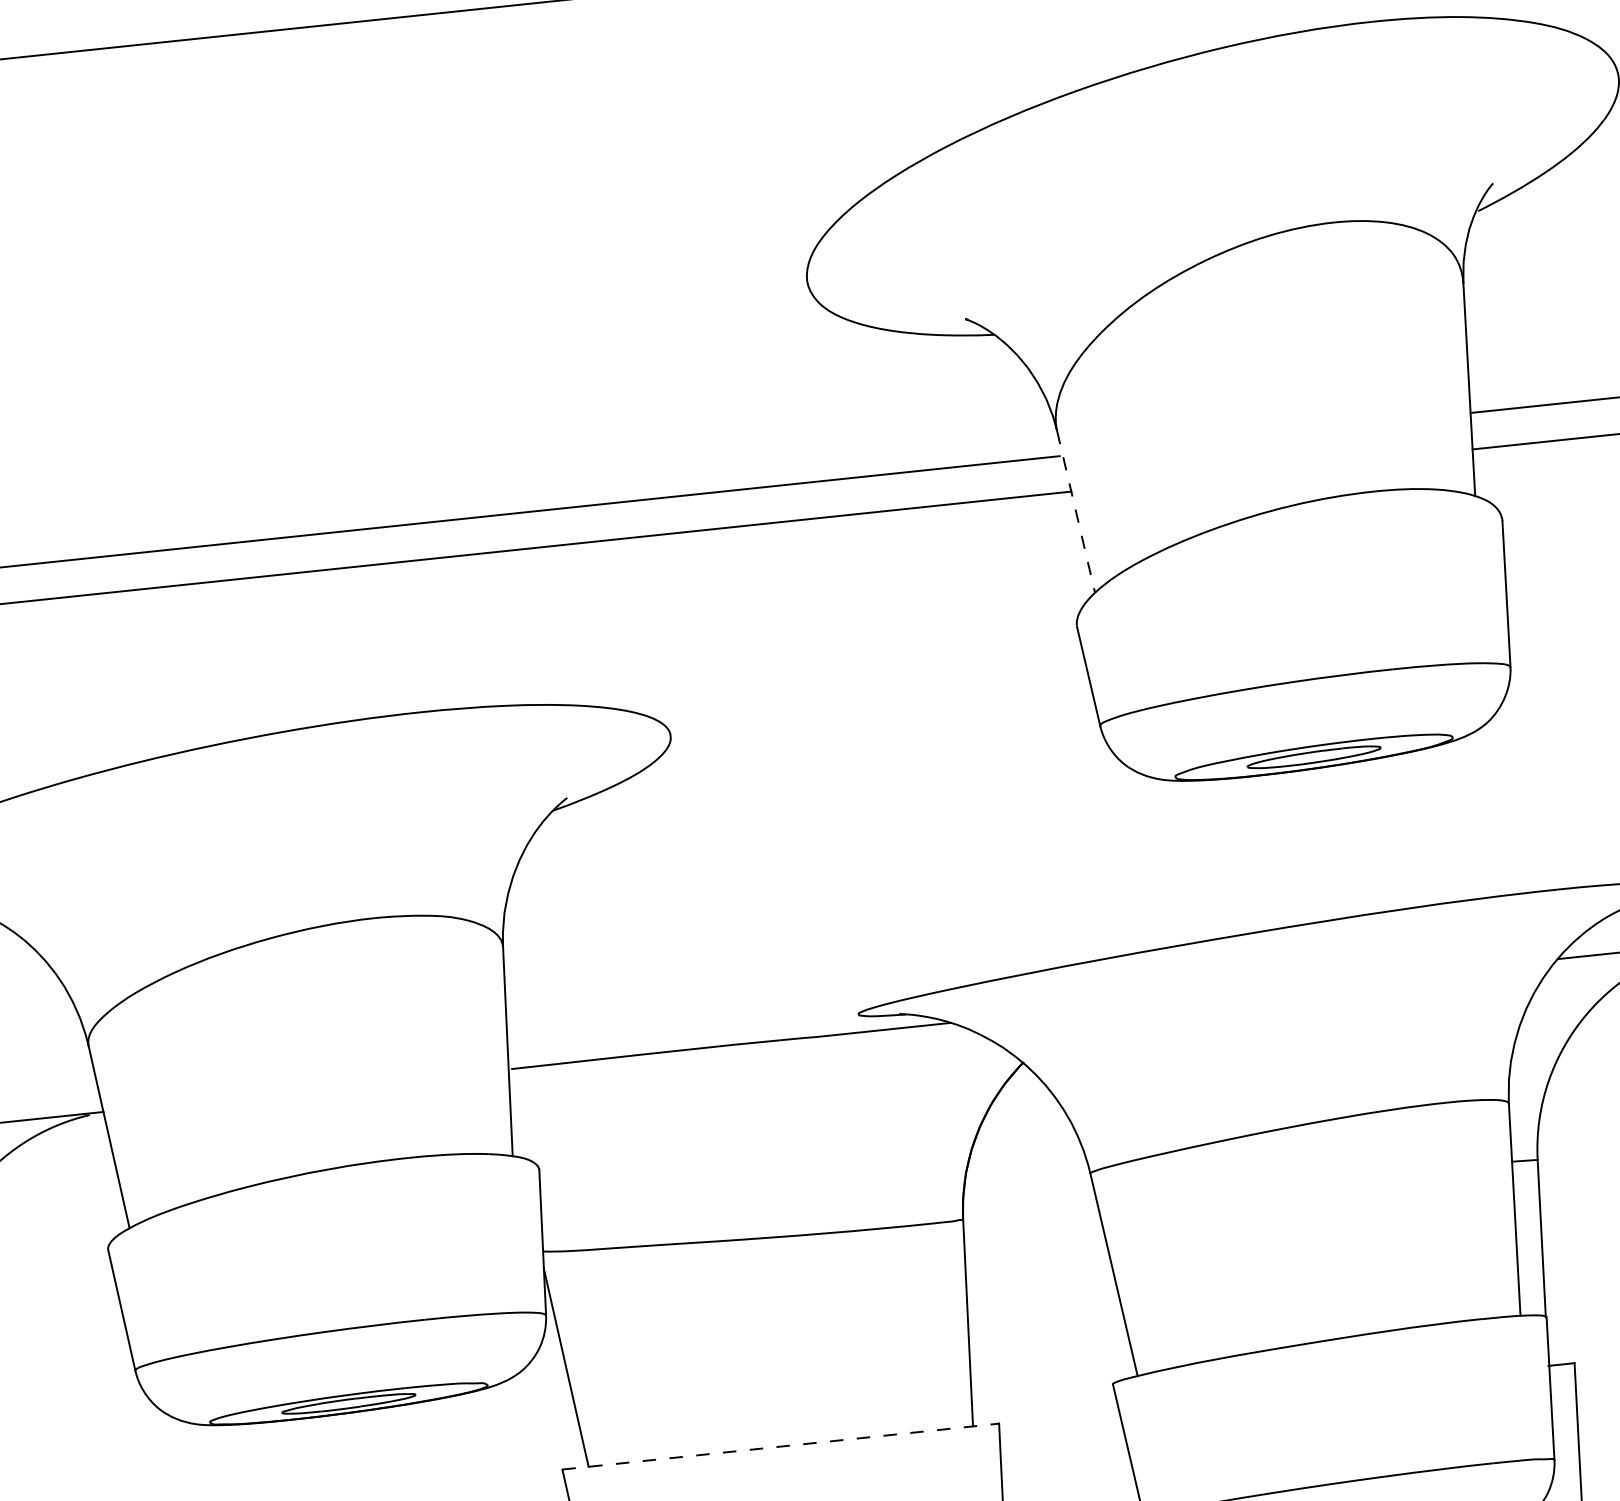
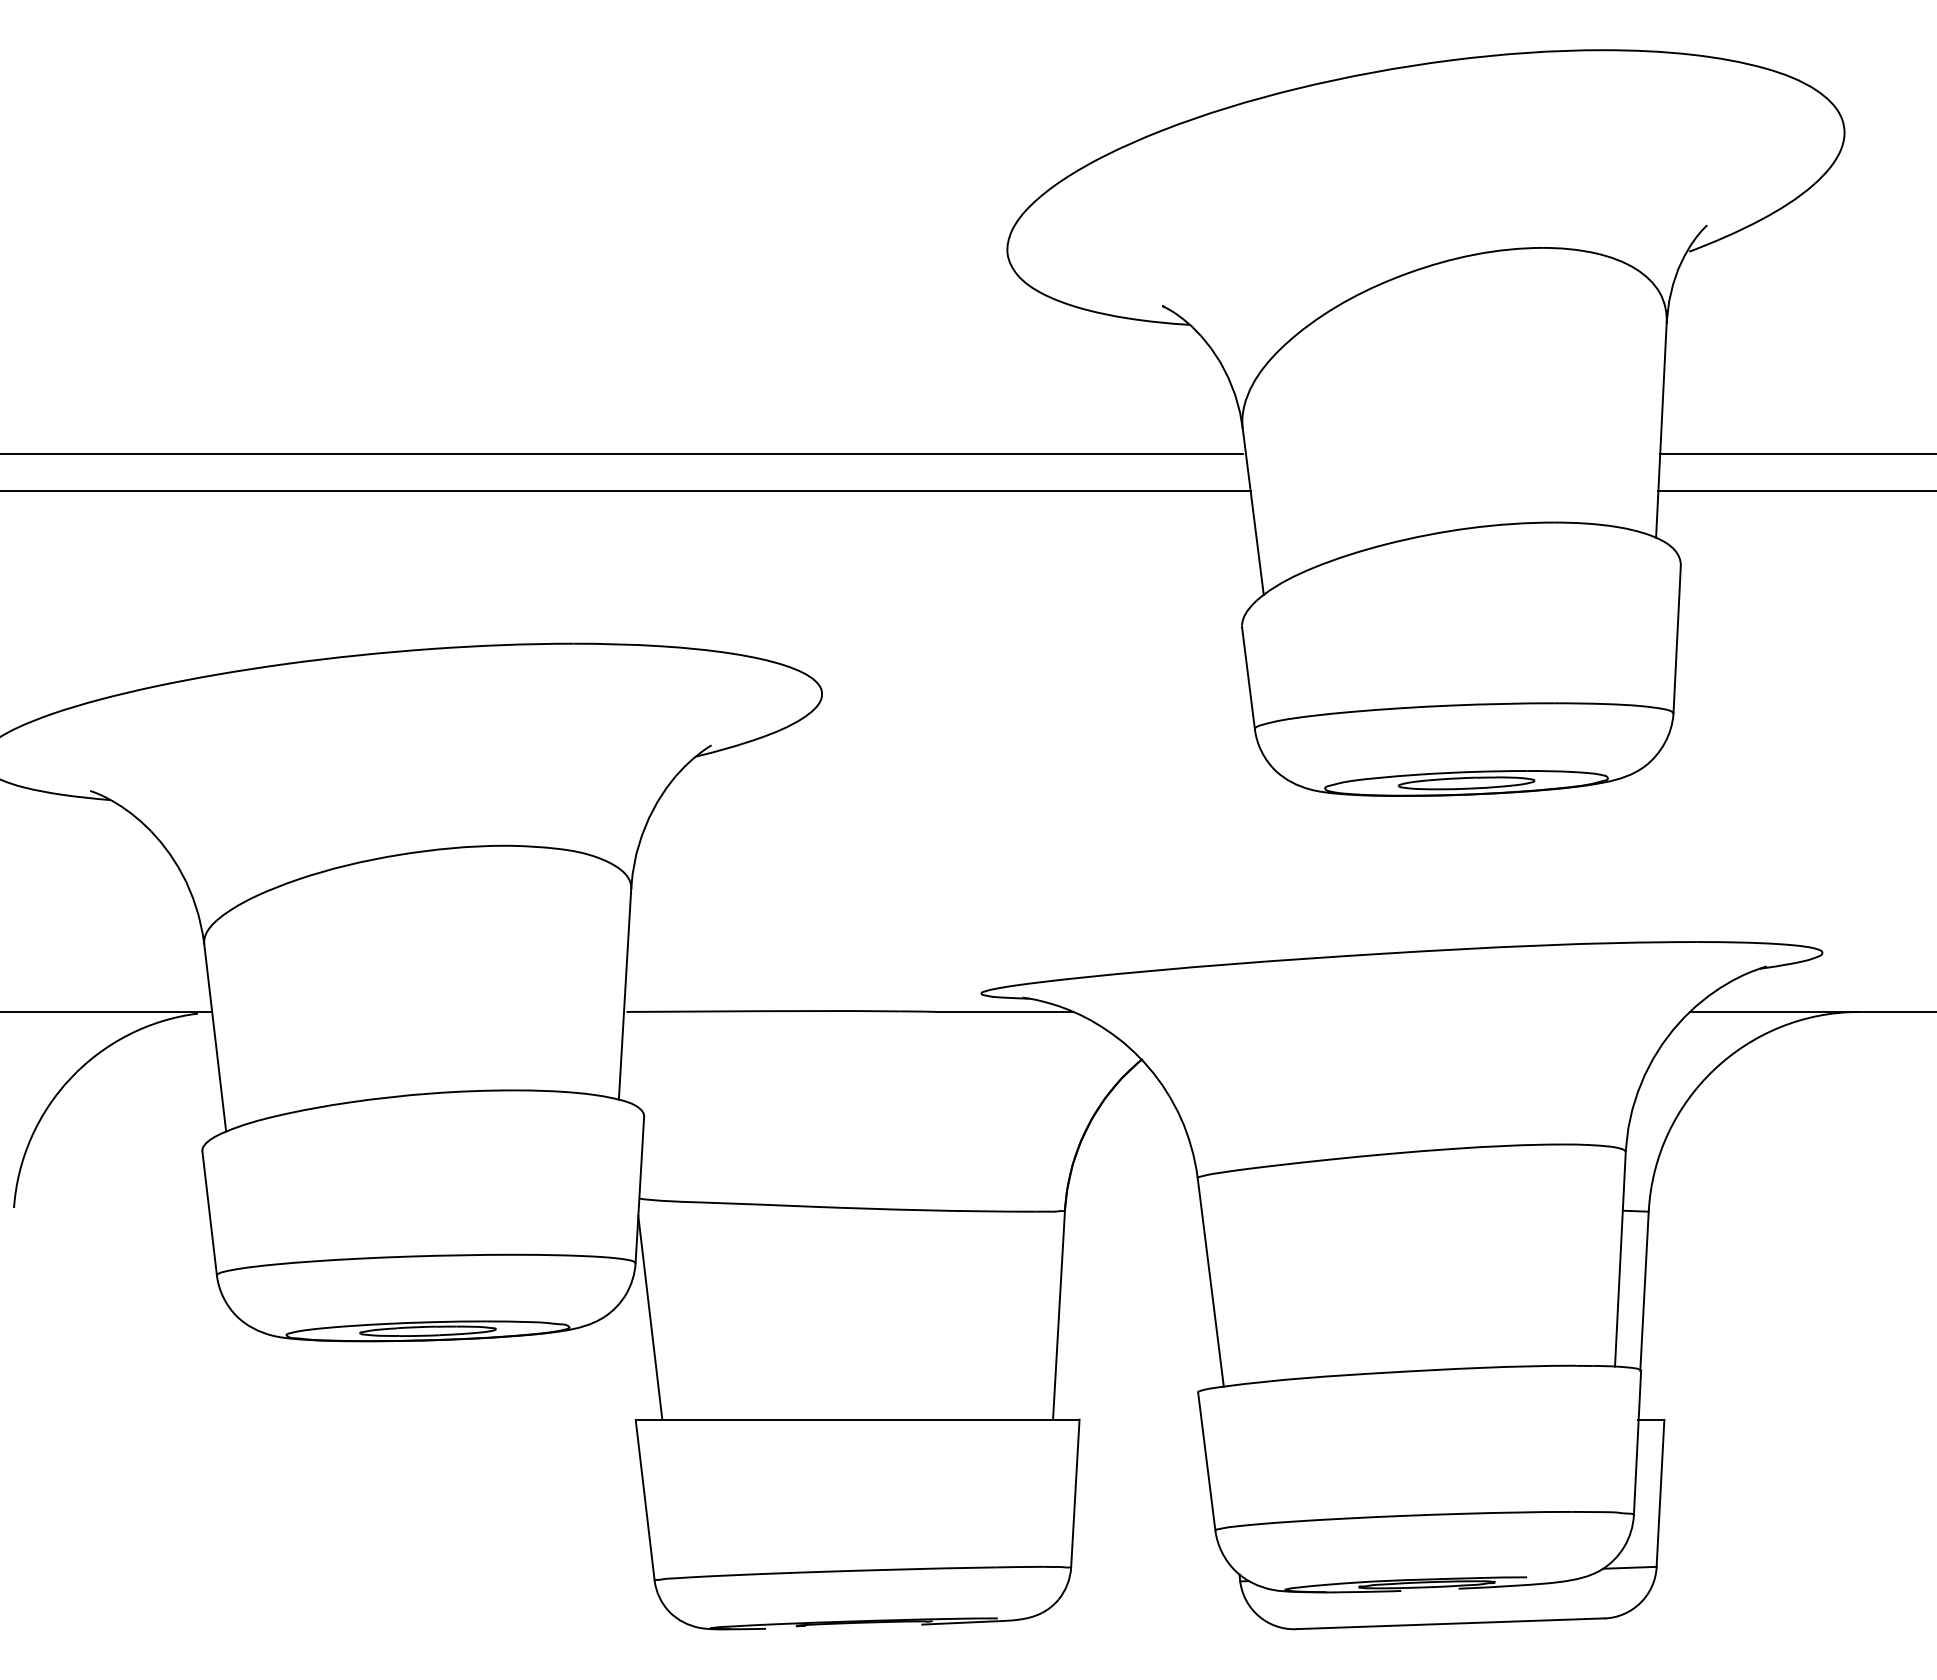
line: (1076, 512) -> (1253, 512), dashed -> solid
line: (780, 1446) -> (857, 1419), dashed -> solid

